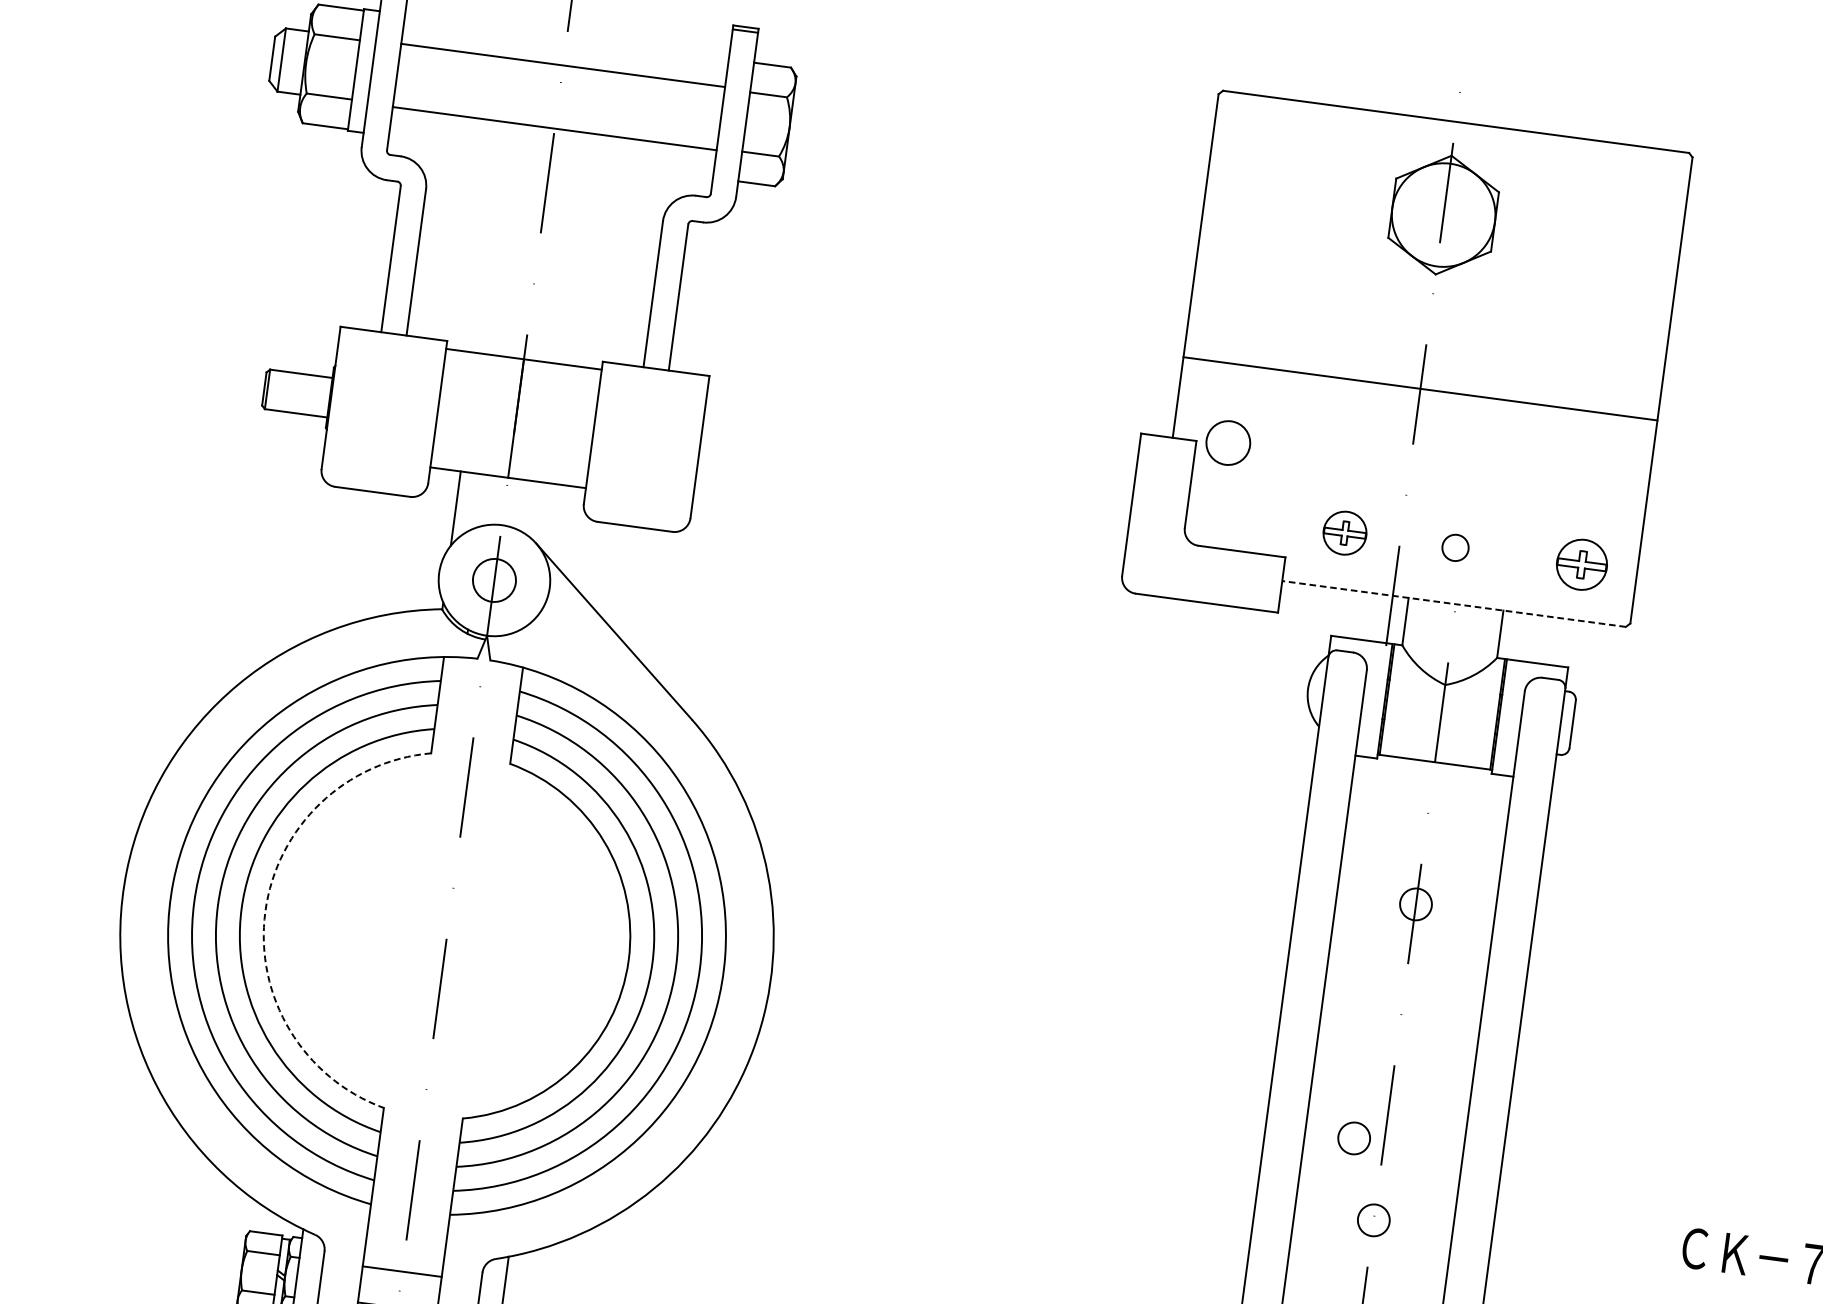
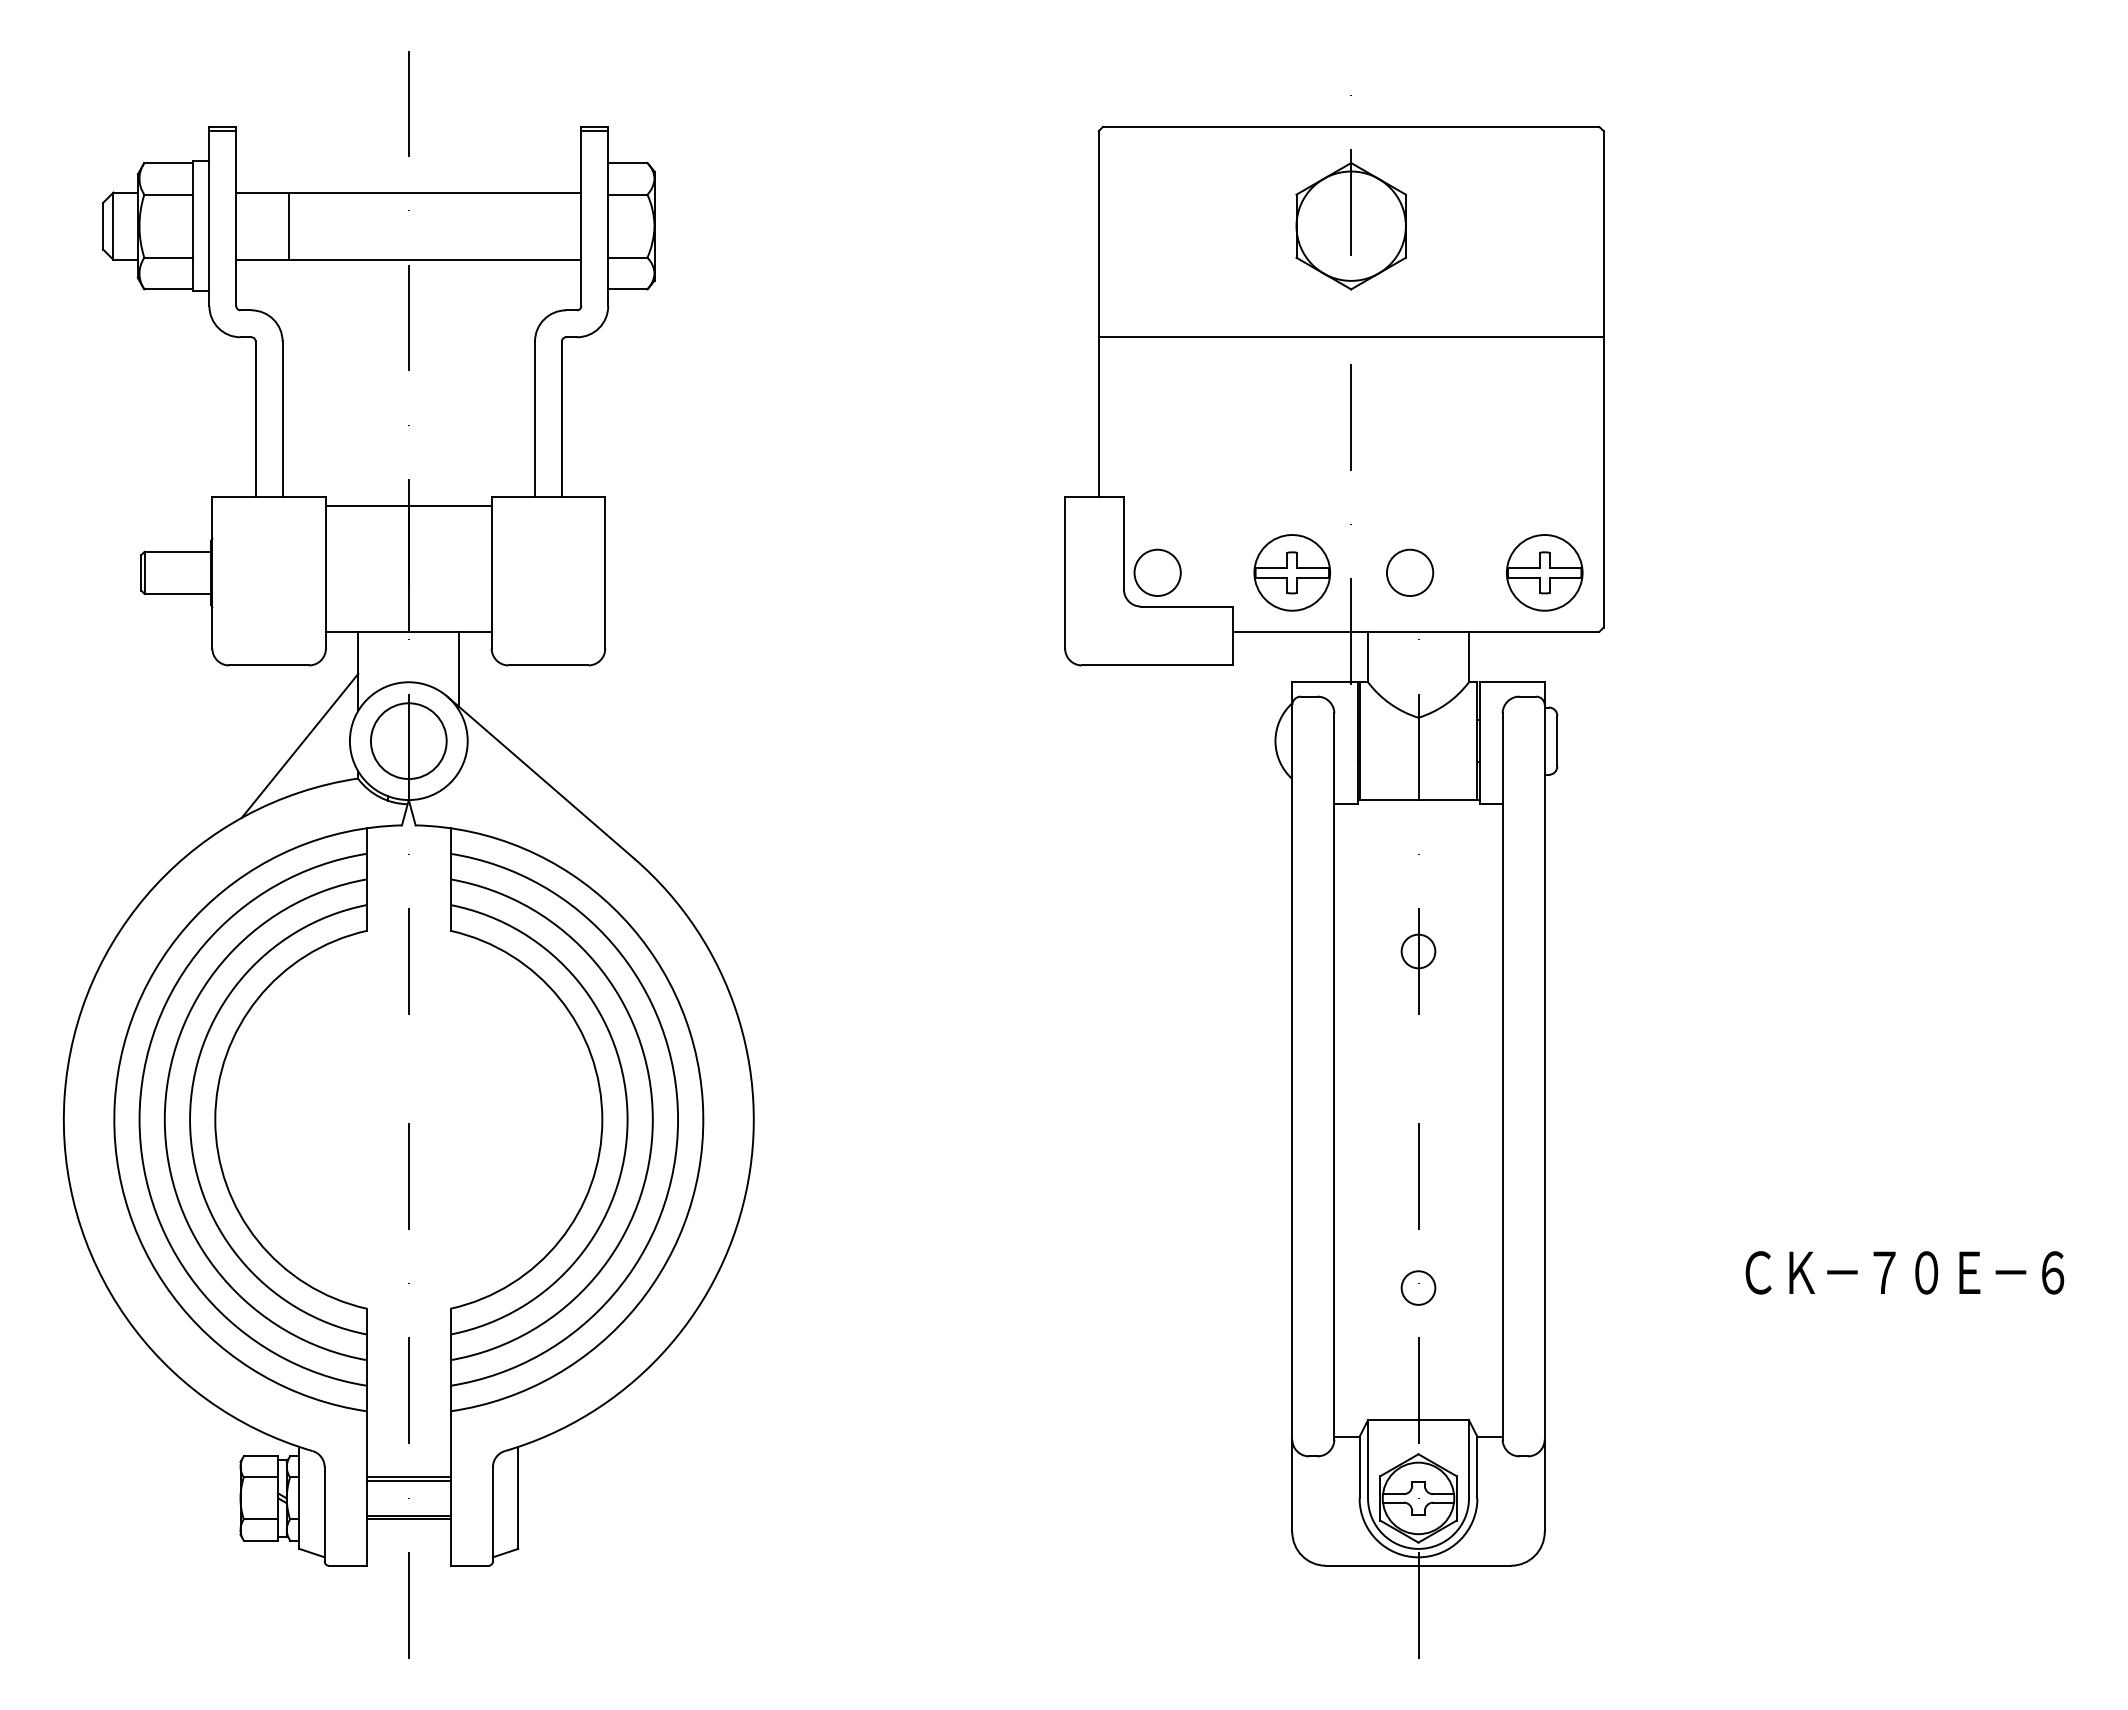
line: (446, 81) -> (288, 225), added
line: (1419, 388) -> (1350, 337), moved
circle: (1228, 442) -> (1157, 572), moved
line: (551, 519) -> (459, 669), added
part: (1345, 532) -> (1292, 572), size x1.67
circle: (1455, 547) -> (1409, 572), size x1.67
part: (1581, 564) -> (1544, 572), size x1.43
line: (391, 570) -> (299, 745), added
circle: (494, 580) -> (408, 741), size x1.67
line: (1453, 603) -> (1415, 631), dashed -> solid
arc: (265, 911) -> (215, 1119), dashed -> solid
circle: (1354, 1137) -> (1386, 1204), removed
line: (401, 1275) -> (408, 1481), added

